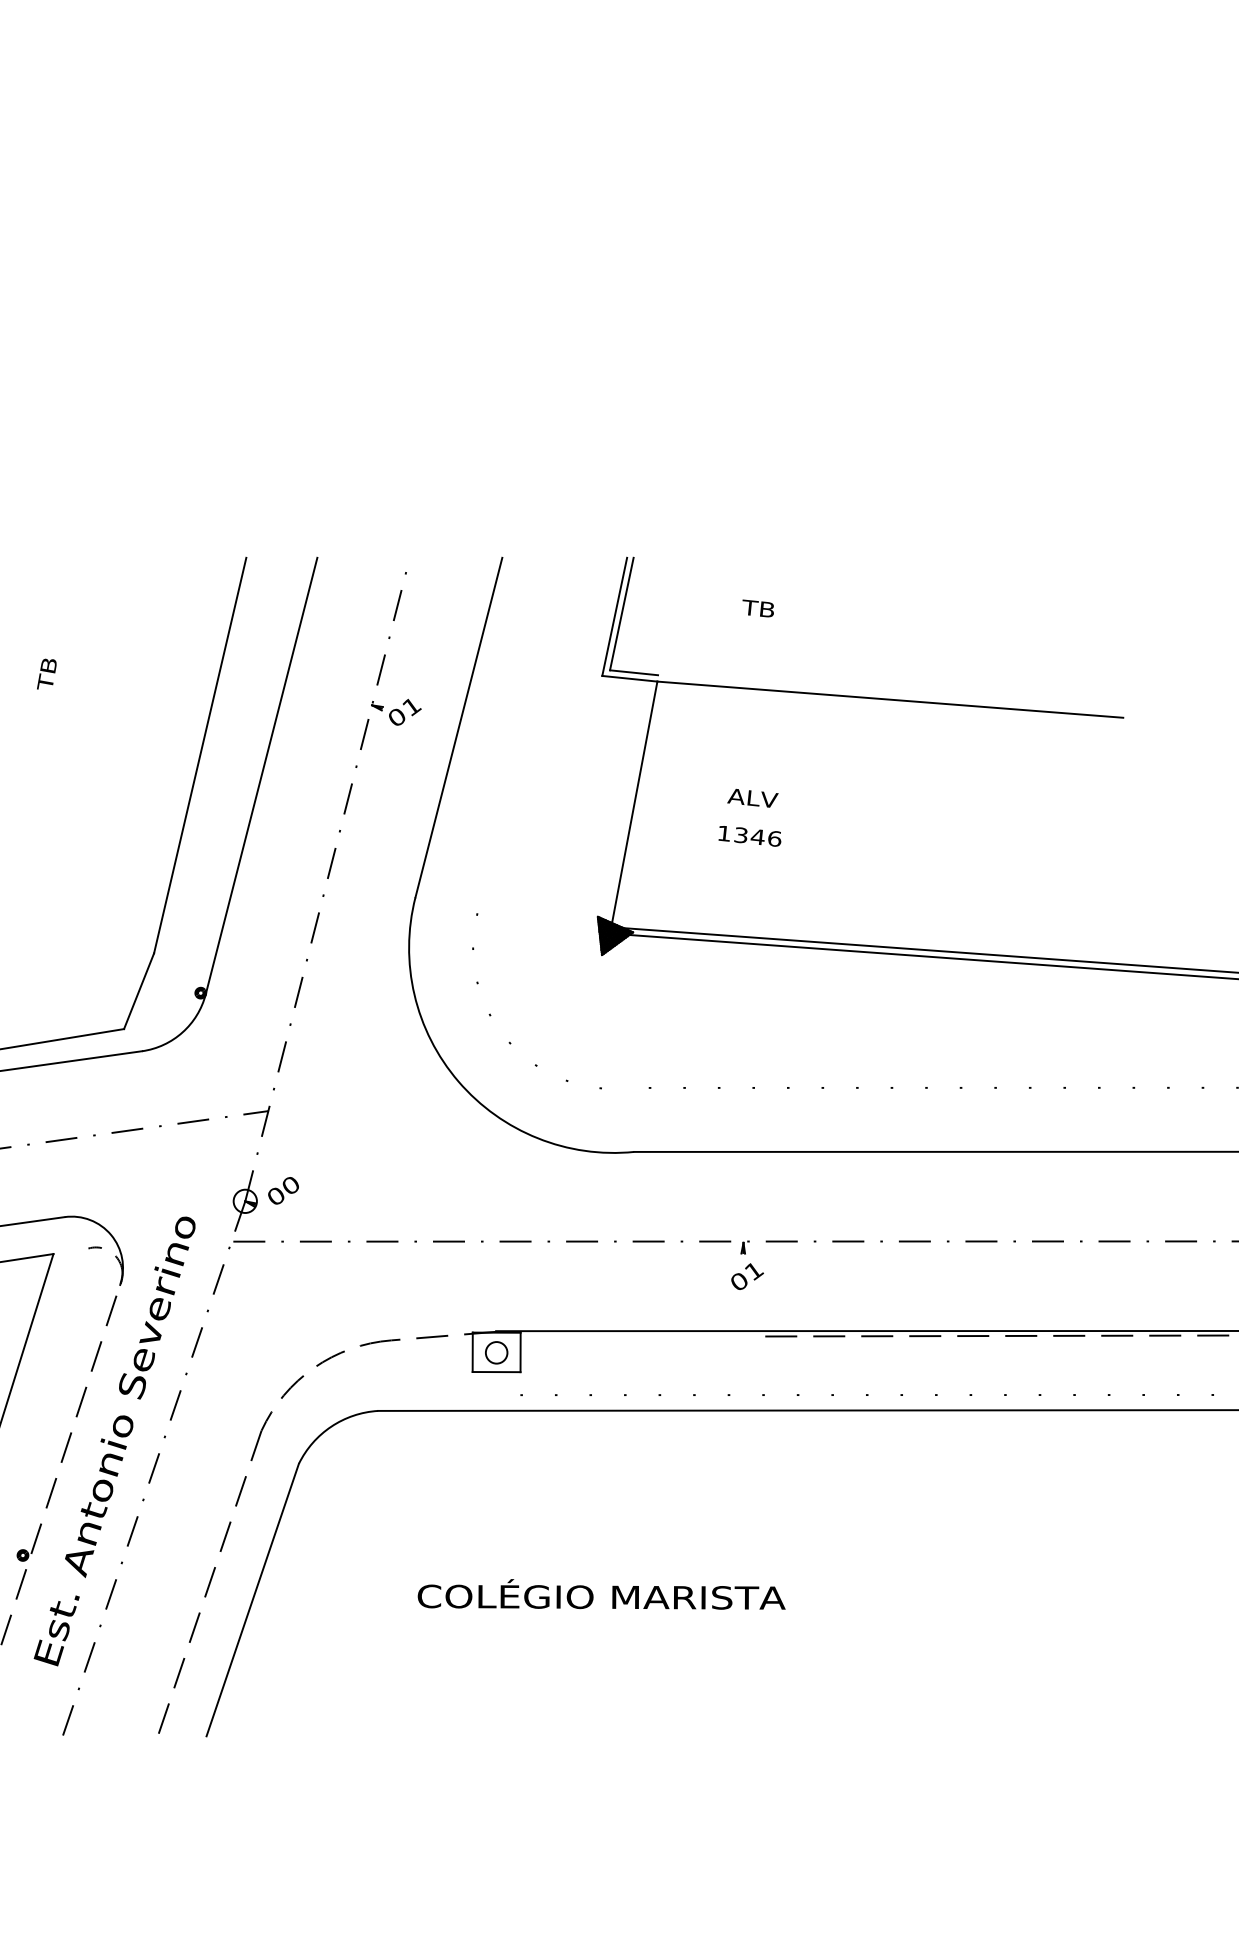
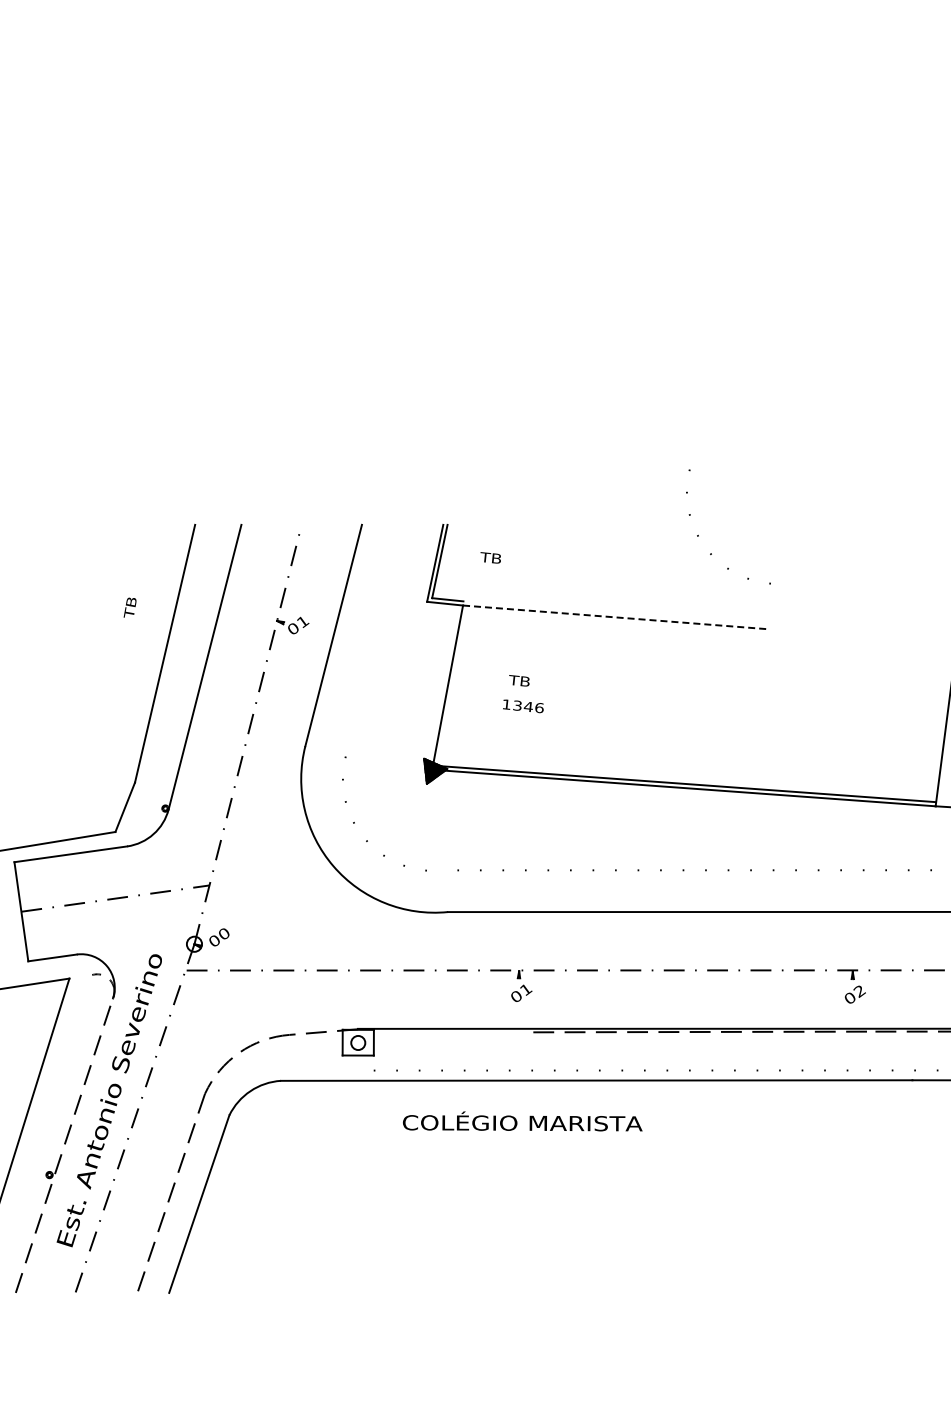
arc: (1018, 572) -> (698, 534), added
text: (757, 607) -> (490, 557), moved
text: (45, 673) -> (129, 607), moved
line: (891, 699) -> (615, 617), solid -> dashed
text: (751, 798) -> (524, 681), ALV -> TB
text: (601, 1594) -> (522, 1121), moved

